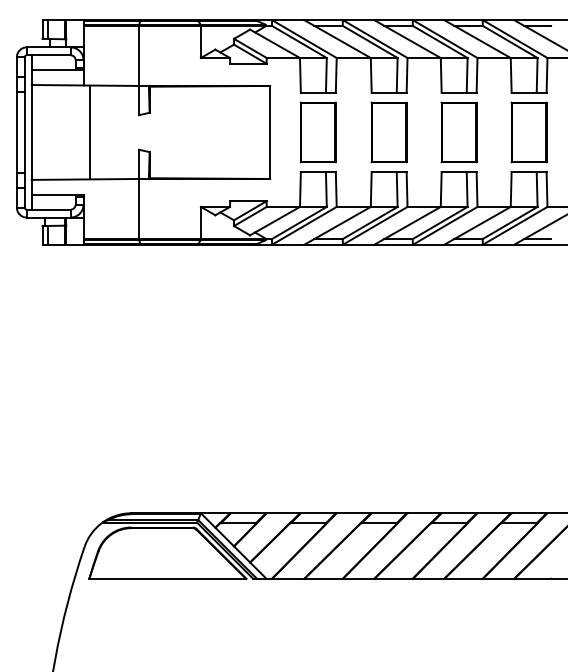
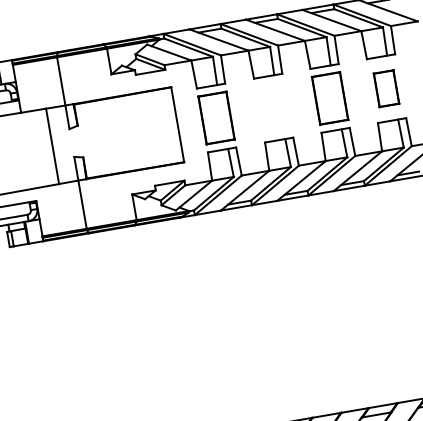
line: (90, 132) -> (52, 146), moved
part: (388, 132) -> (273, 108), removed
part: (528, 132) -> (386, 88), size x0.7

